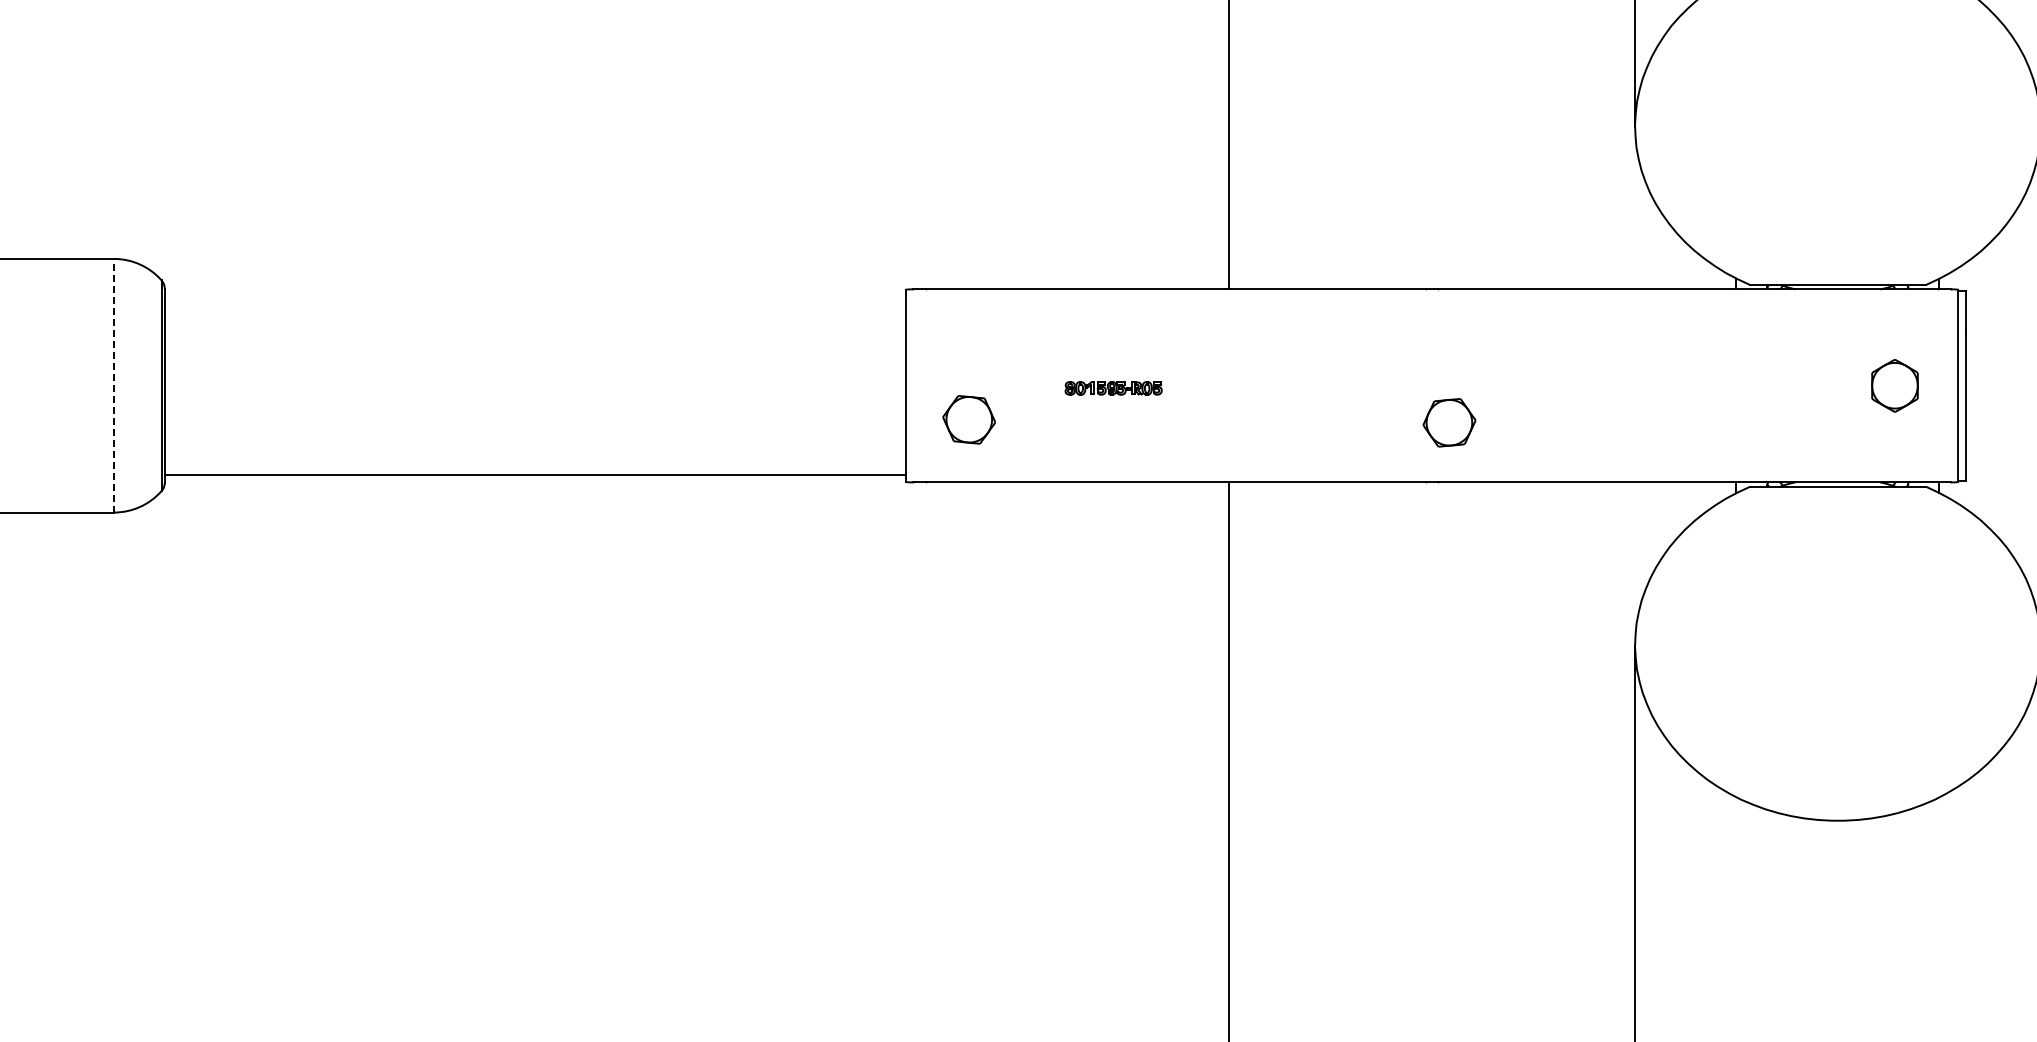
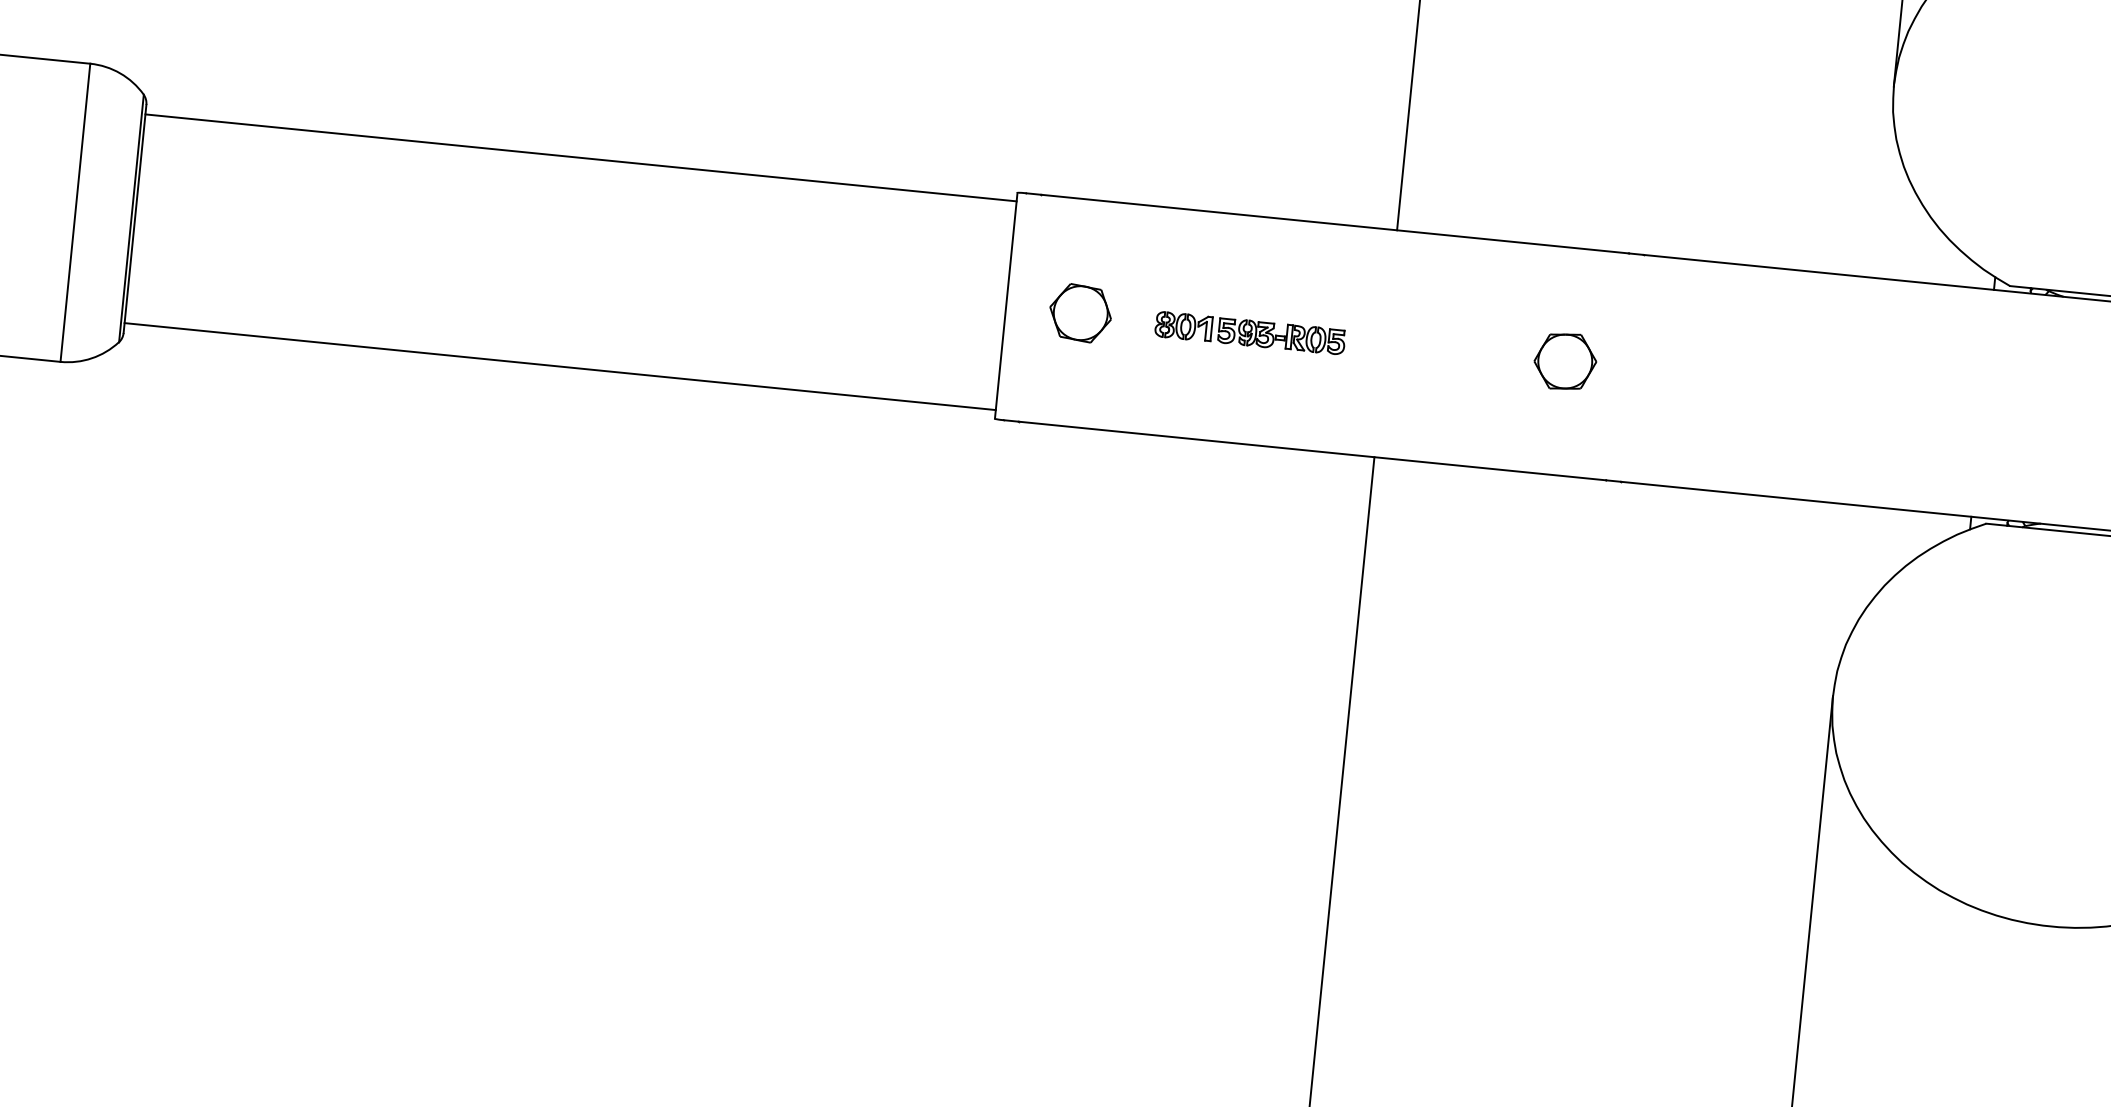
line: (534, 296) -> (580, 157), added
line: (114, 385) -> (75, 212), dashed -> solid
part: (1113, 388) -> (1249, 333), size x1.67
part: (968, 419) -> (1079, 312), moved
part: (1449, 422) -> (1565, 361), moved

